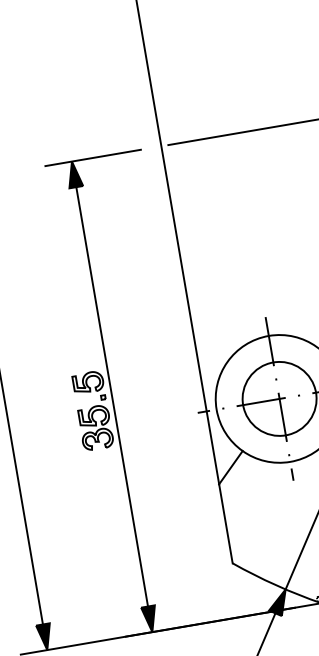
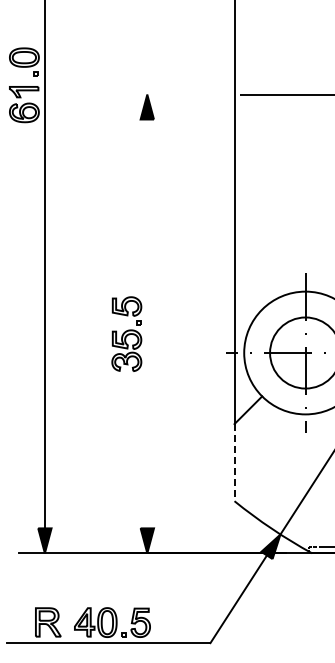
line: (92, 157) -> (167, 94), removed
line: (112, 396) -> (147, 323), removed
line: (225, 523) -> (234, 462), solid -> dashed

